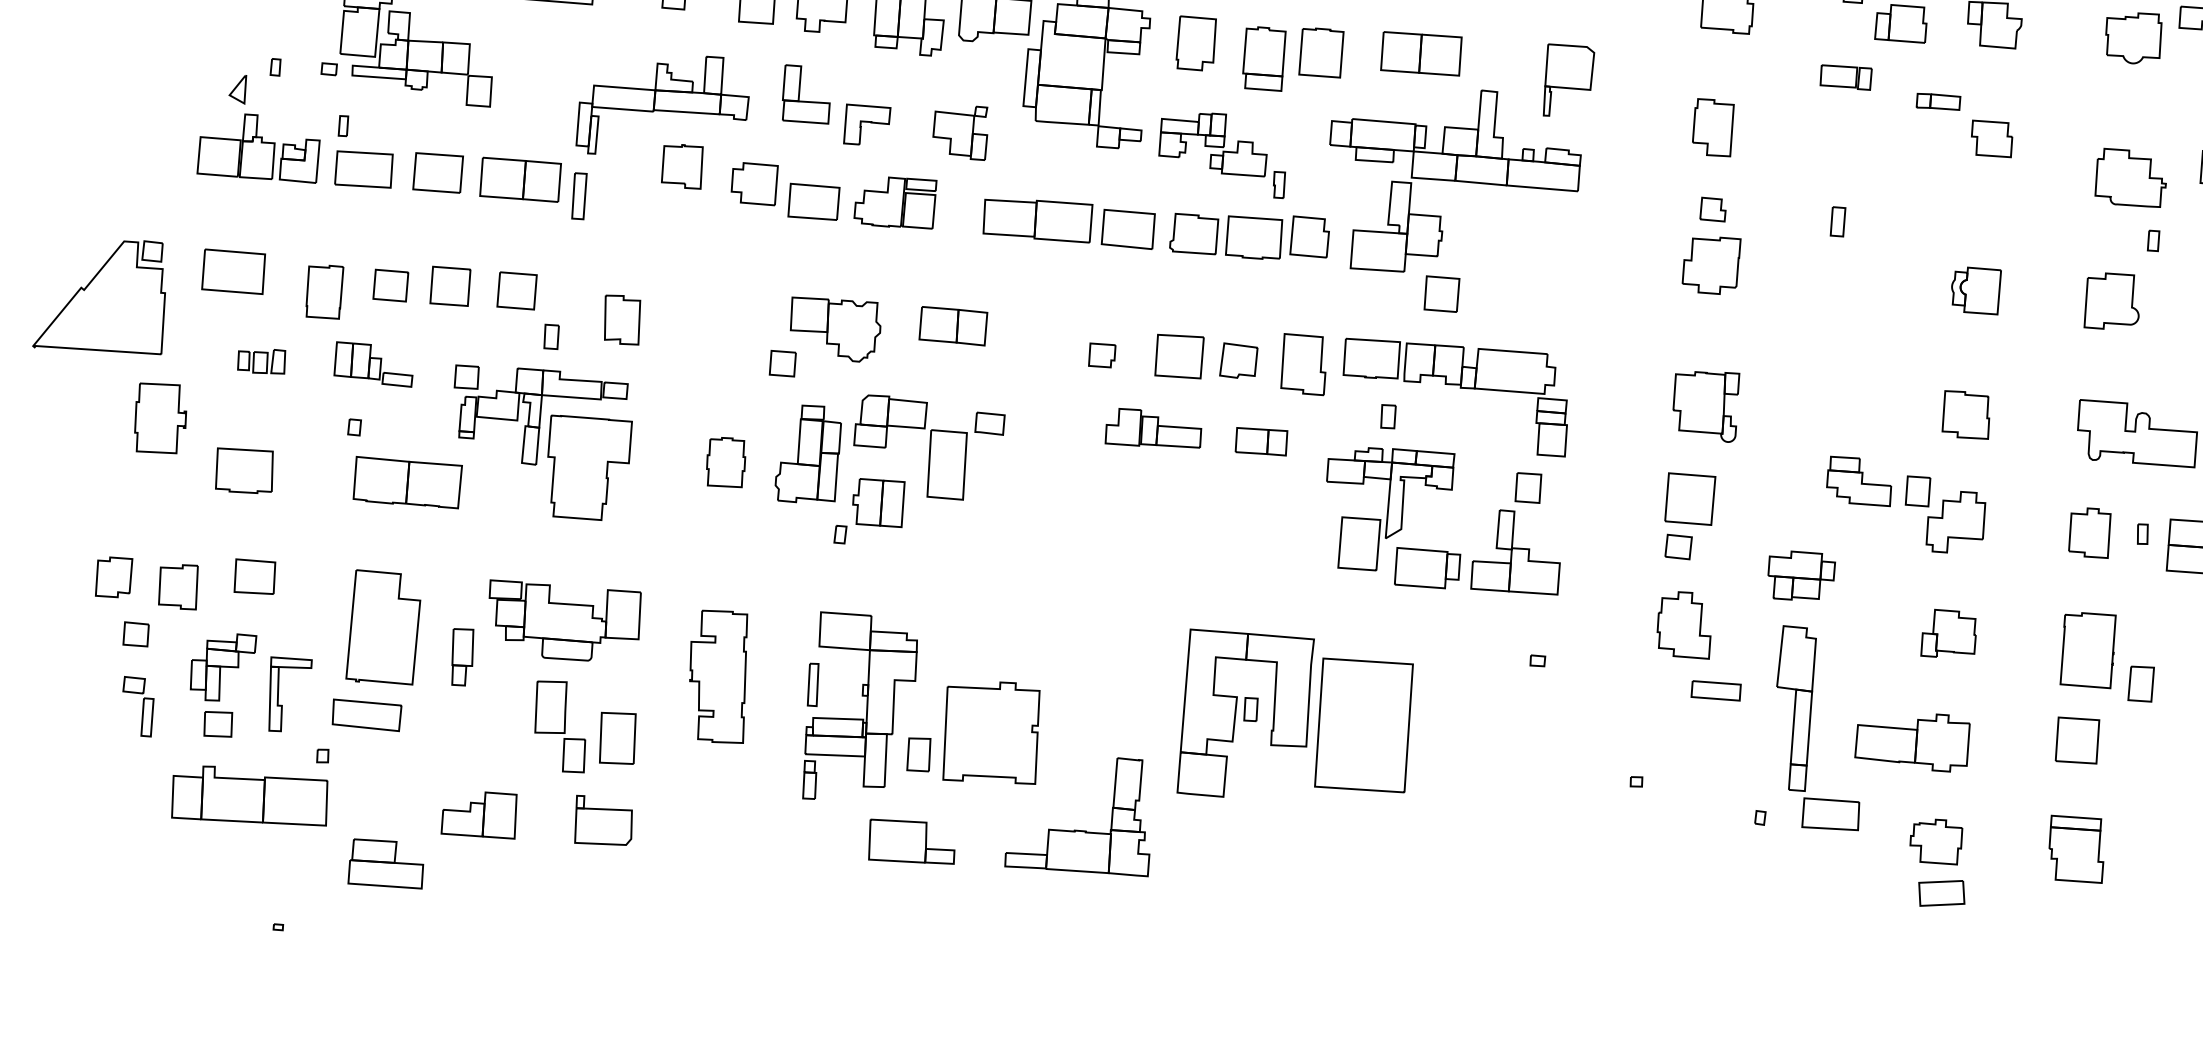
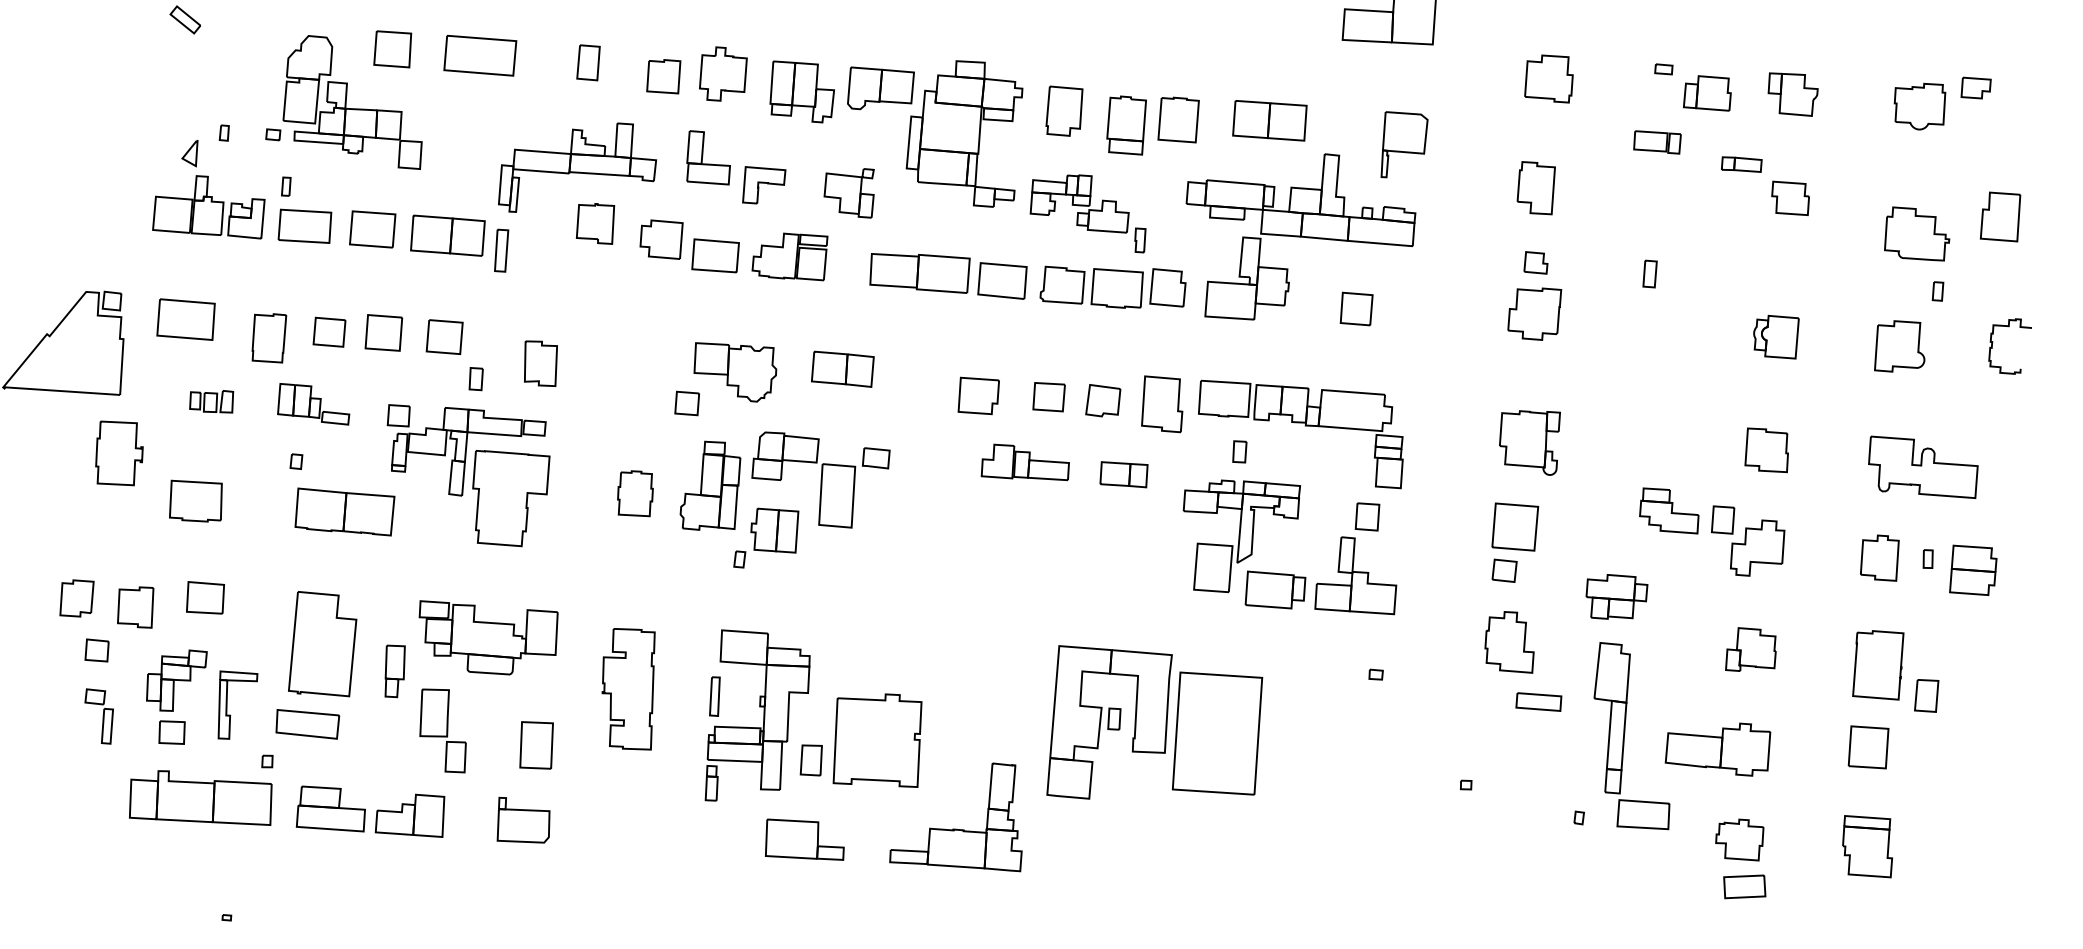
part: (1441, 293) -> (1356, 308), moved
part: (1102, 354) -> (978, 395), size x1.67
part: (1178, 357) -> (1048, 397), size x0.71
part: (559, 726) -> (442, 730), moved
part: (385, 863) -> (330, 808), moved

